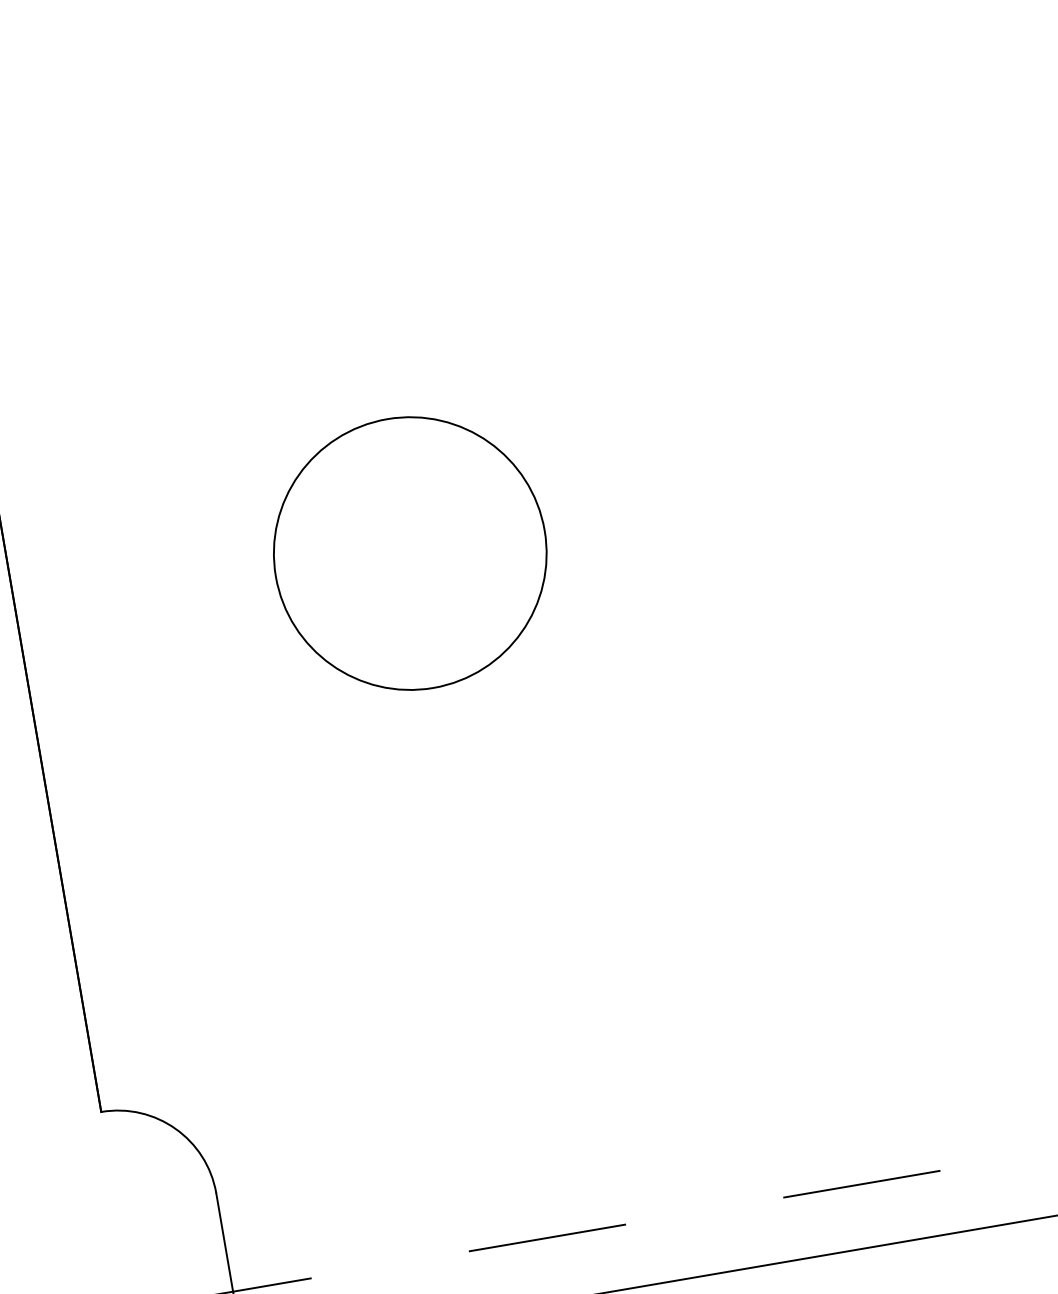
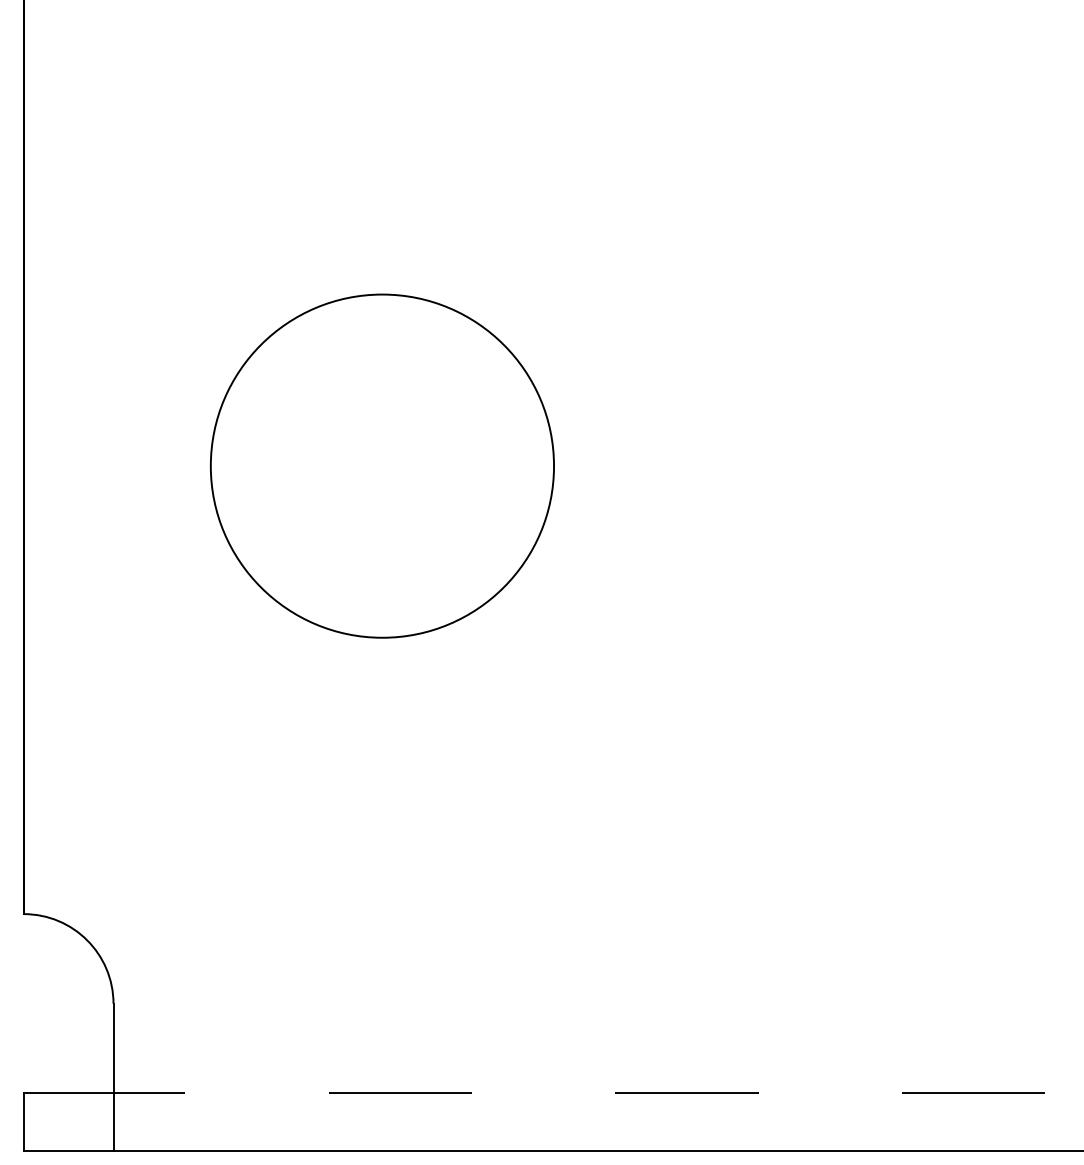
circle: (409, 553) -> (381, 465), size x1.4

